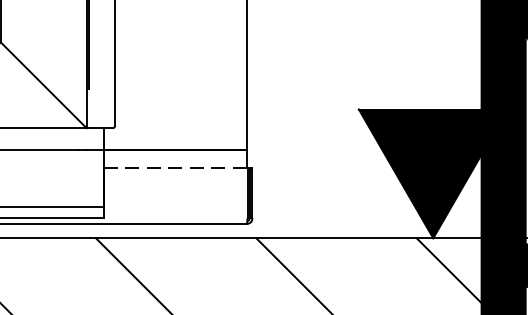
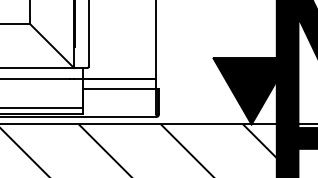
line: (175, 168) -> (119, 88), dashed -> solid

